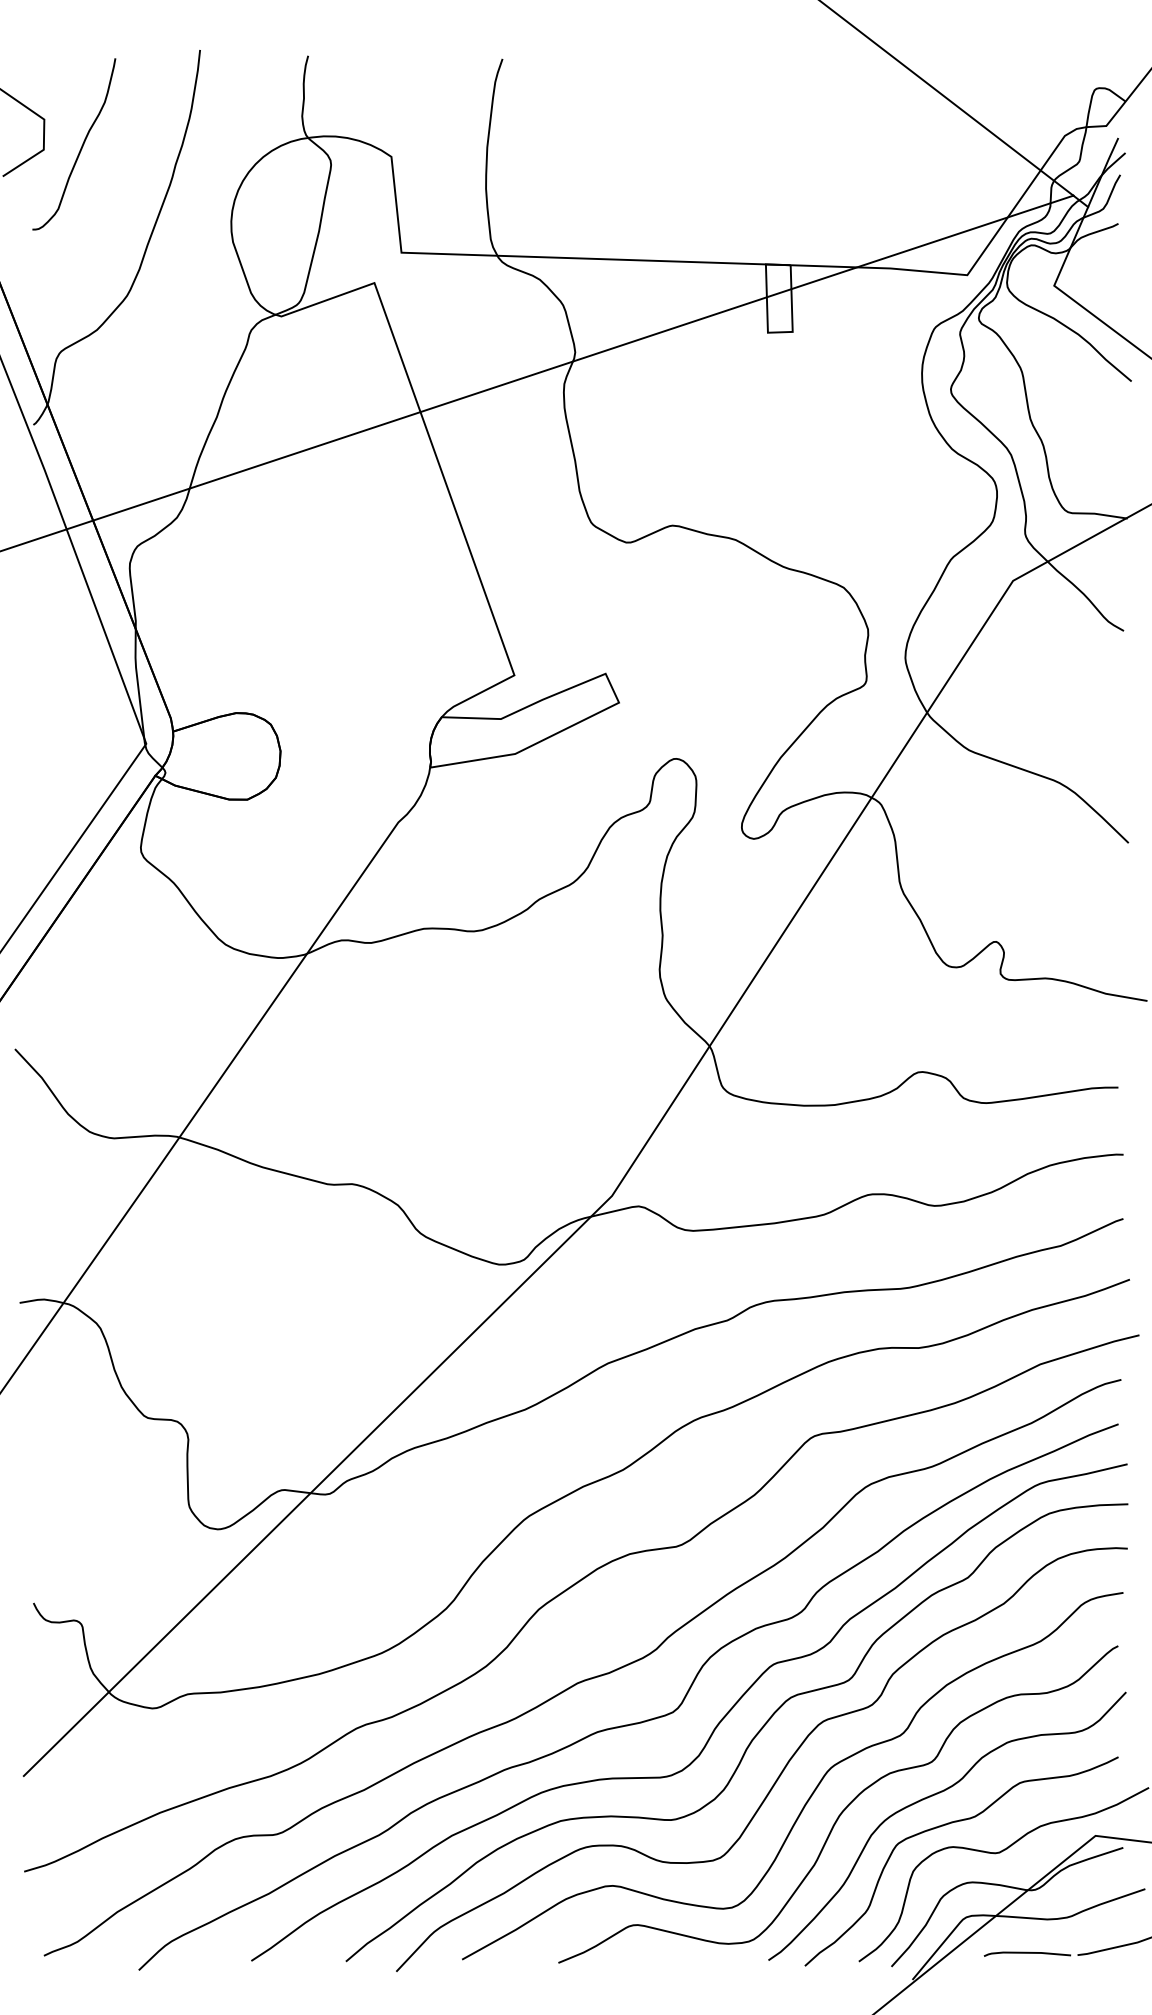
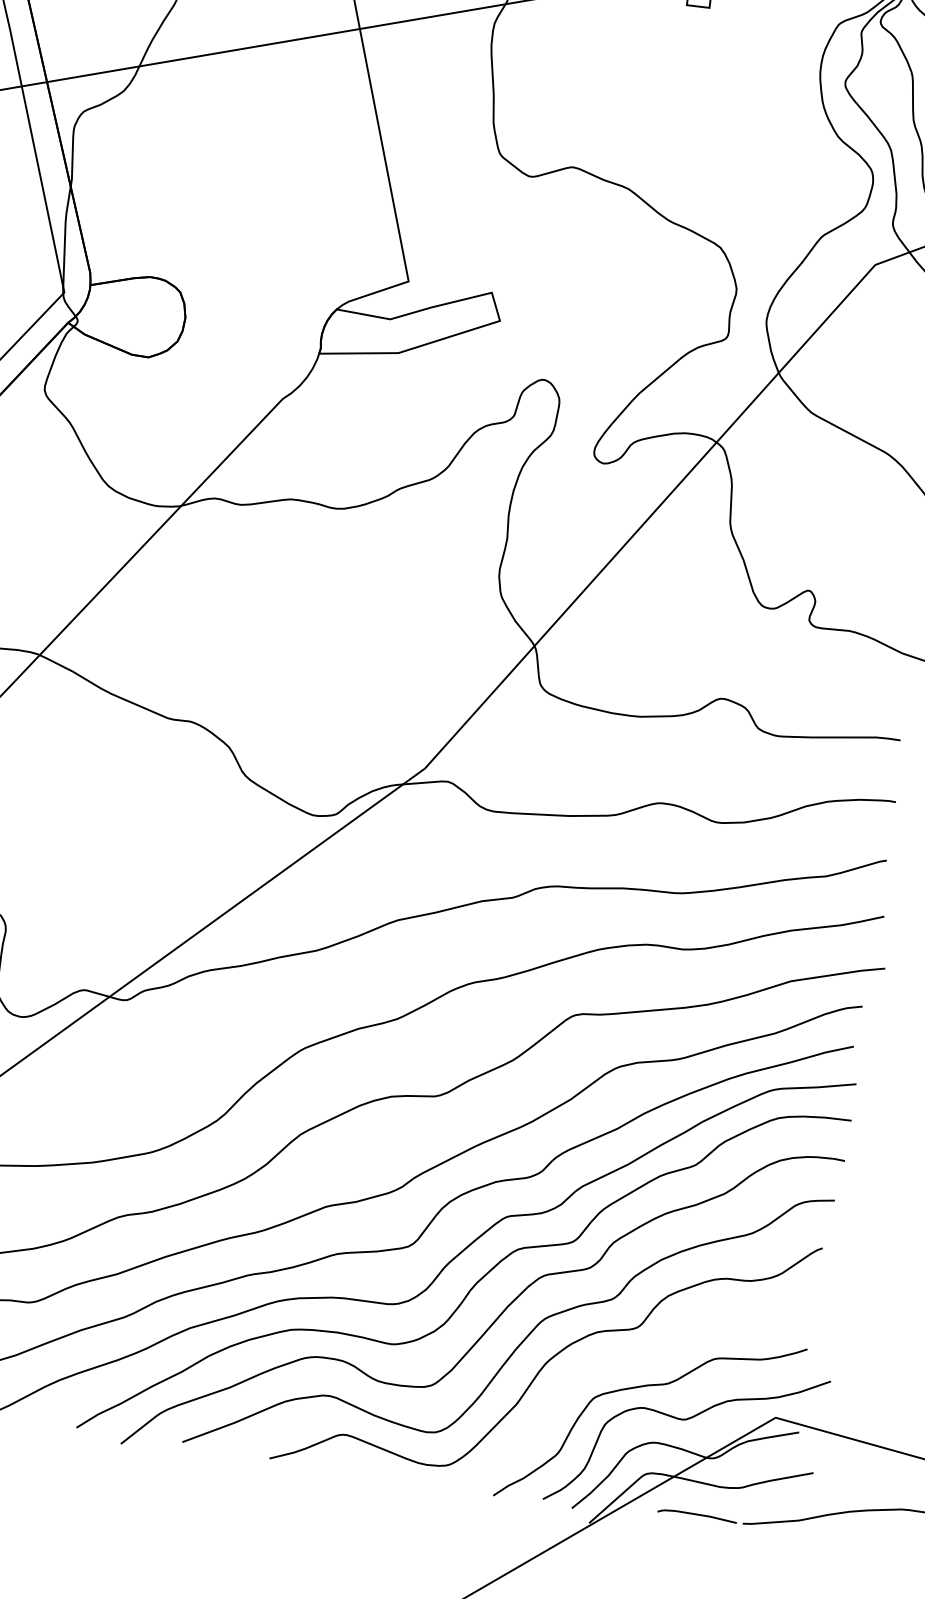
curve: (935, 1795) -> (635, 1358), removed

